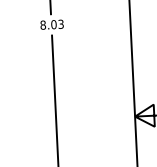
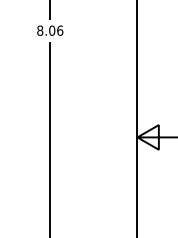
text: (61, 24) -> (60, 30), 8.03 -> 8.06

